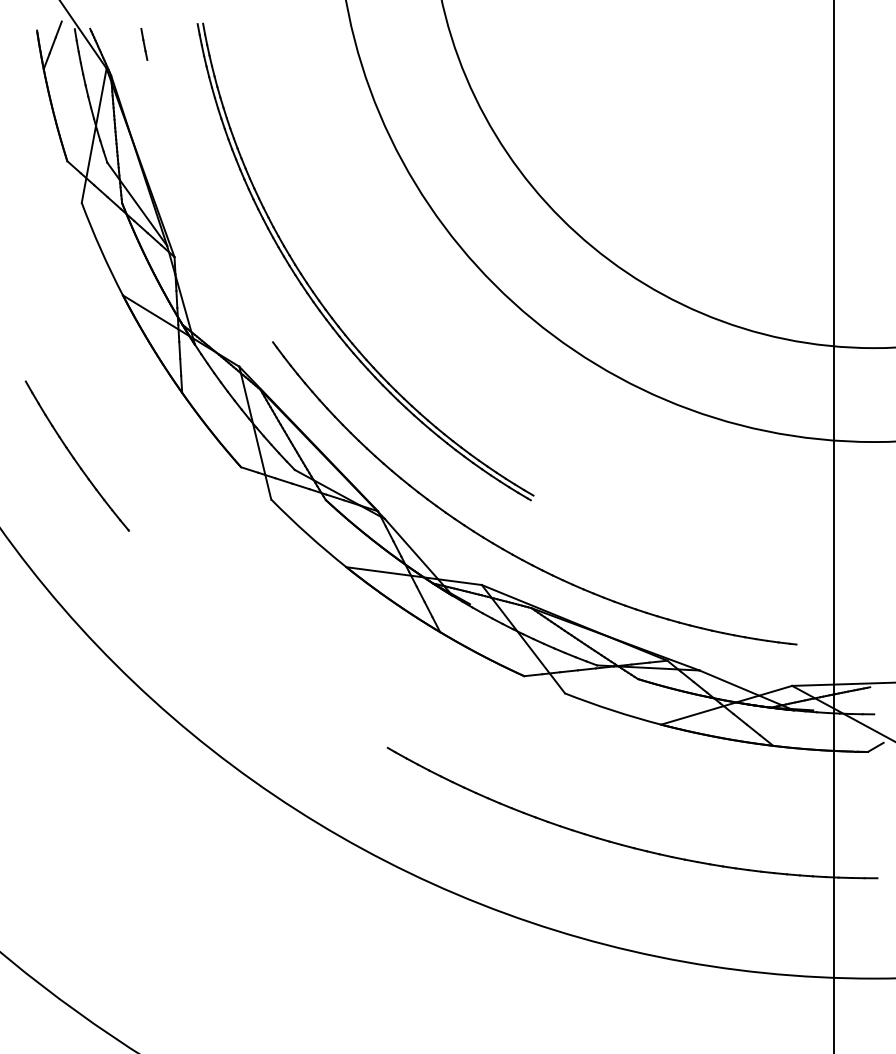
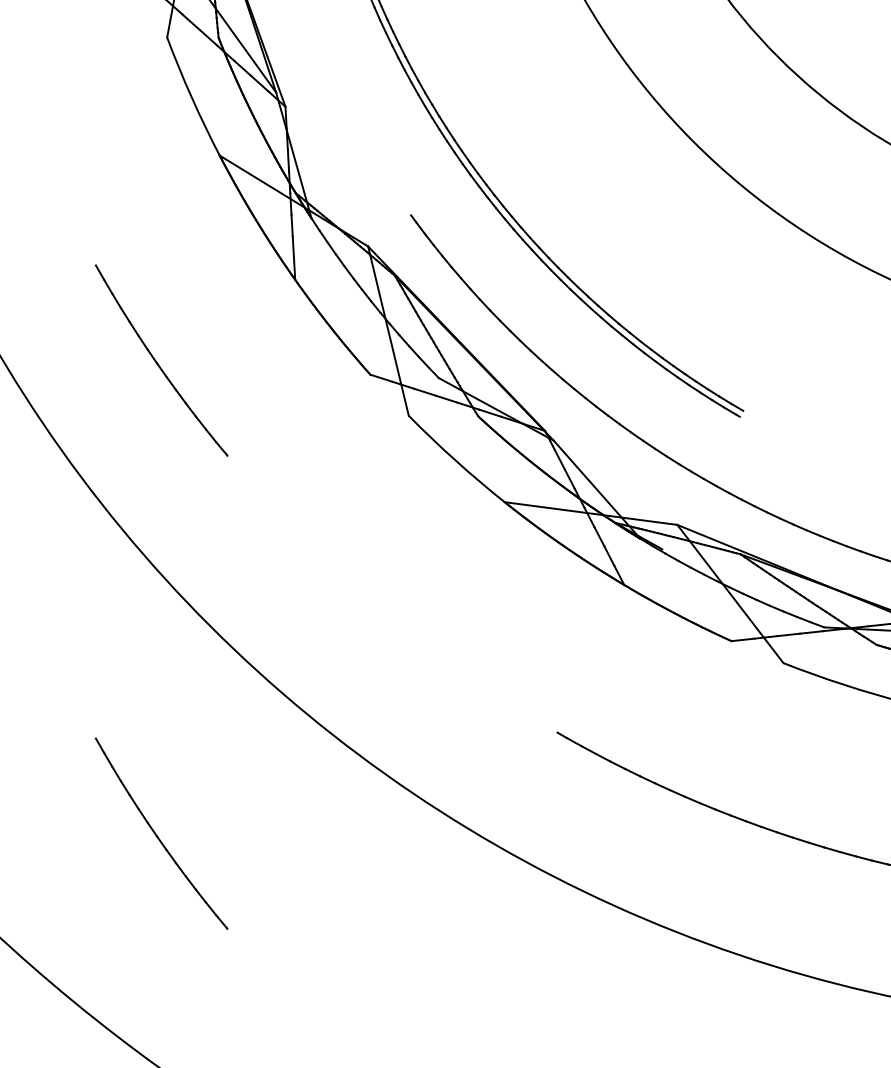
part: (76, 826) -> (160, 832), added

